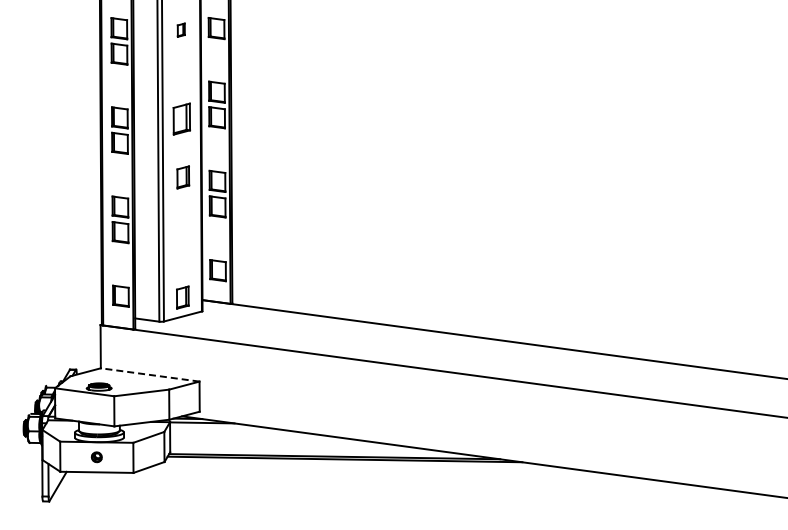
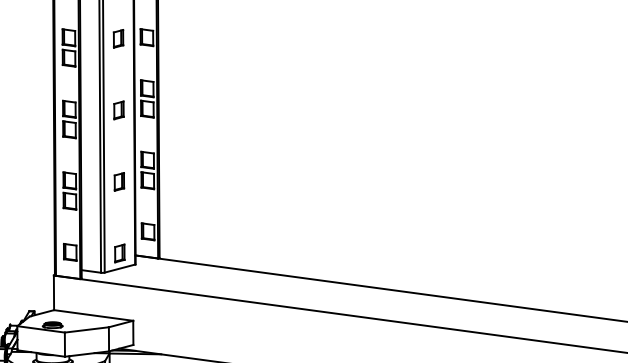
part: (181, 30) -> (118, 39), size x1.67
part: (181, 119) -> (118, 110), size x0.71
part: (183, 177) -> (119, 181), moved
line: (150, 374) -> (93, 315), dashed -> solid

